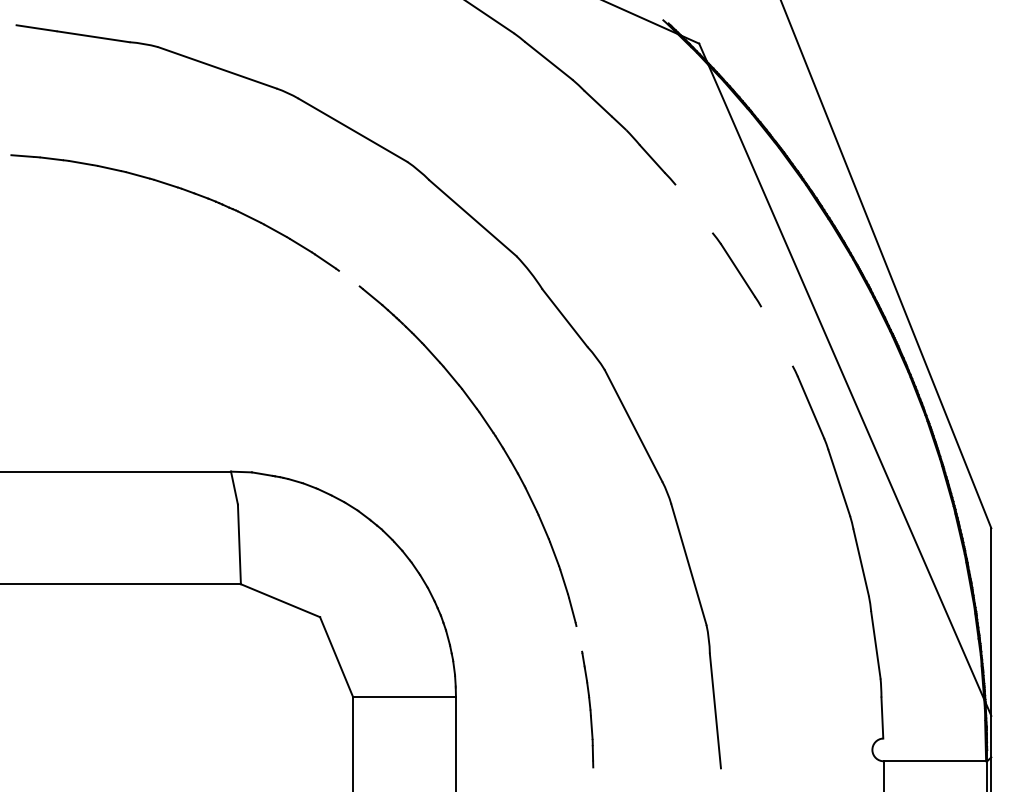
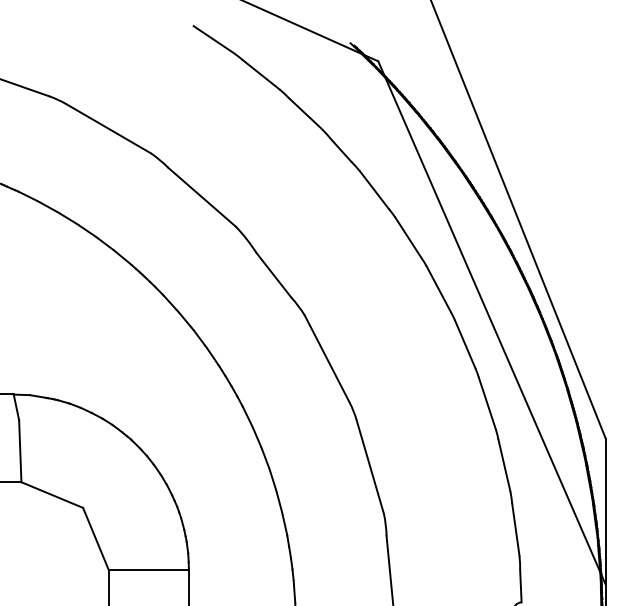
line: (693, 208) -> (373, 189), added
line: (349, 278) -> (105, 244), added
line: (776, 336) -> (438, 289), added
line: (578, 638) -> (284, 524), added

